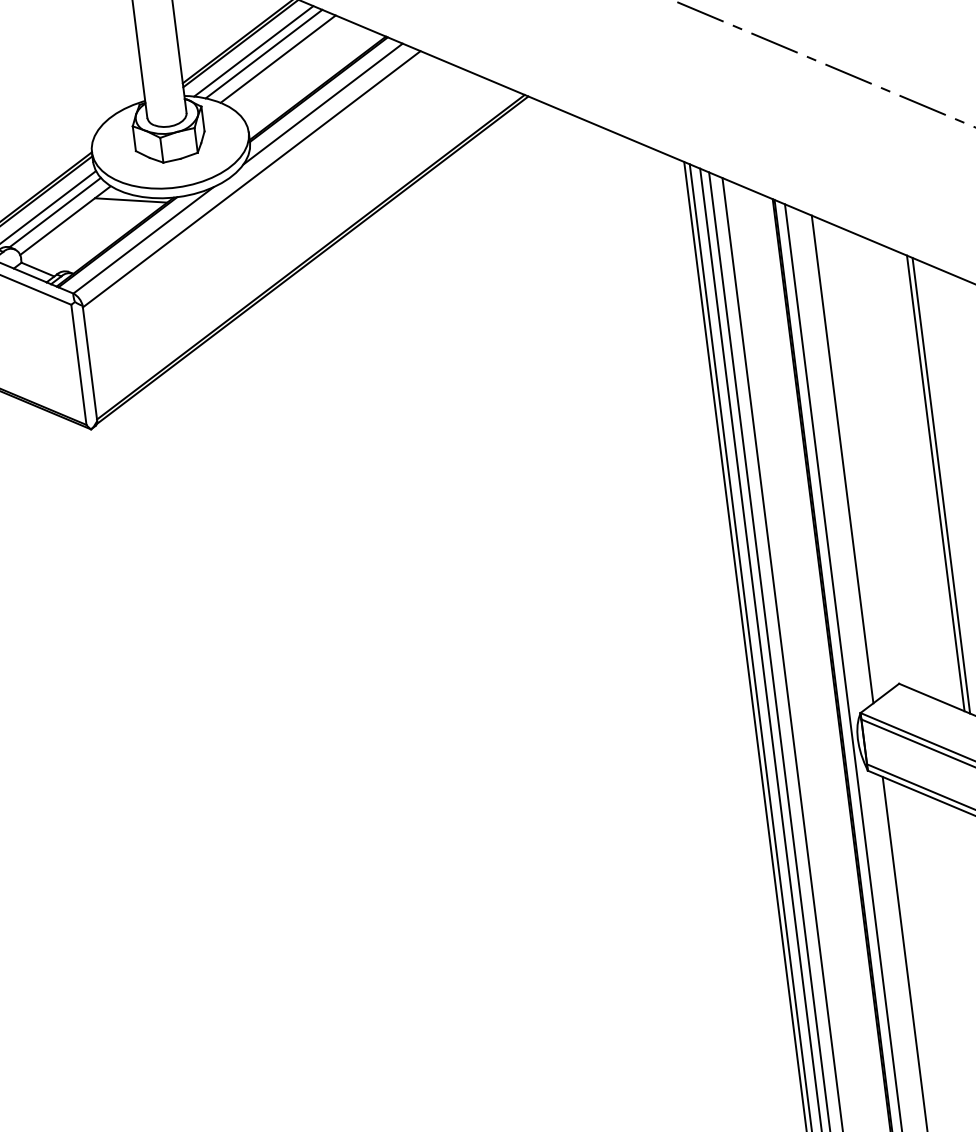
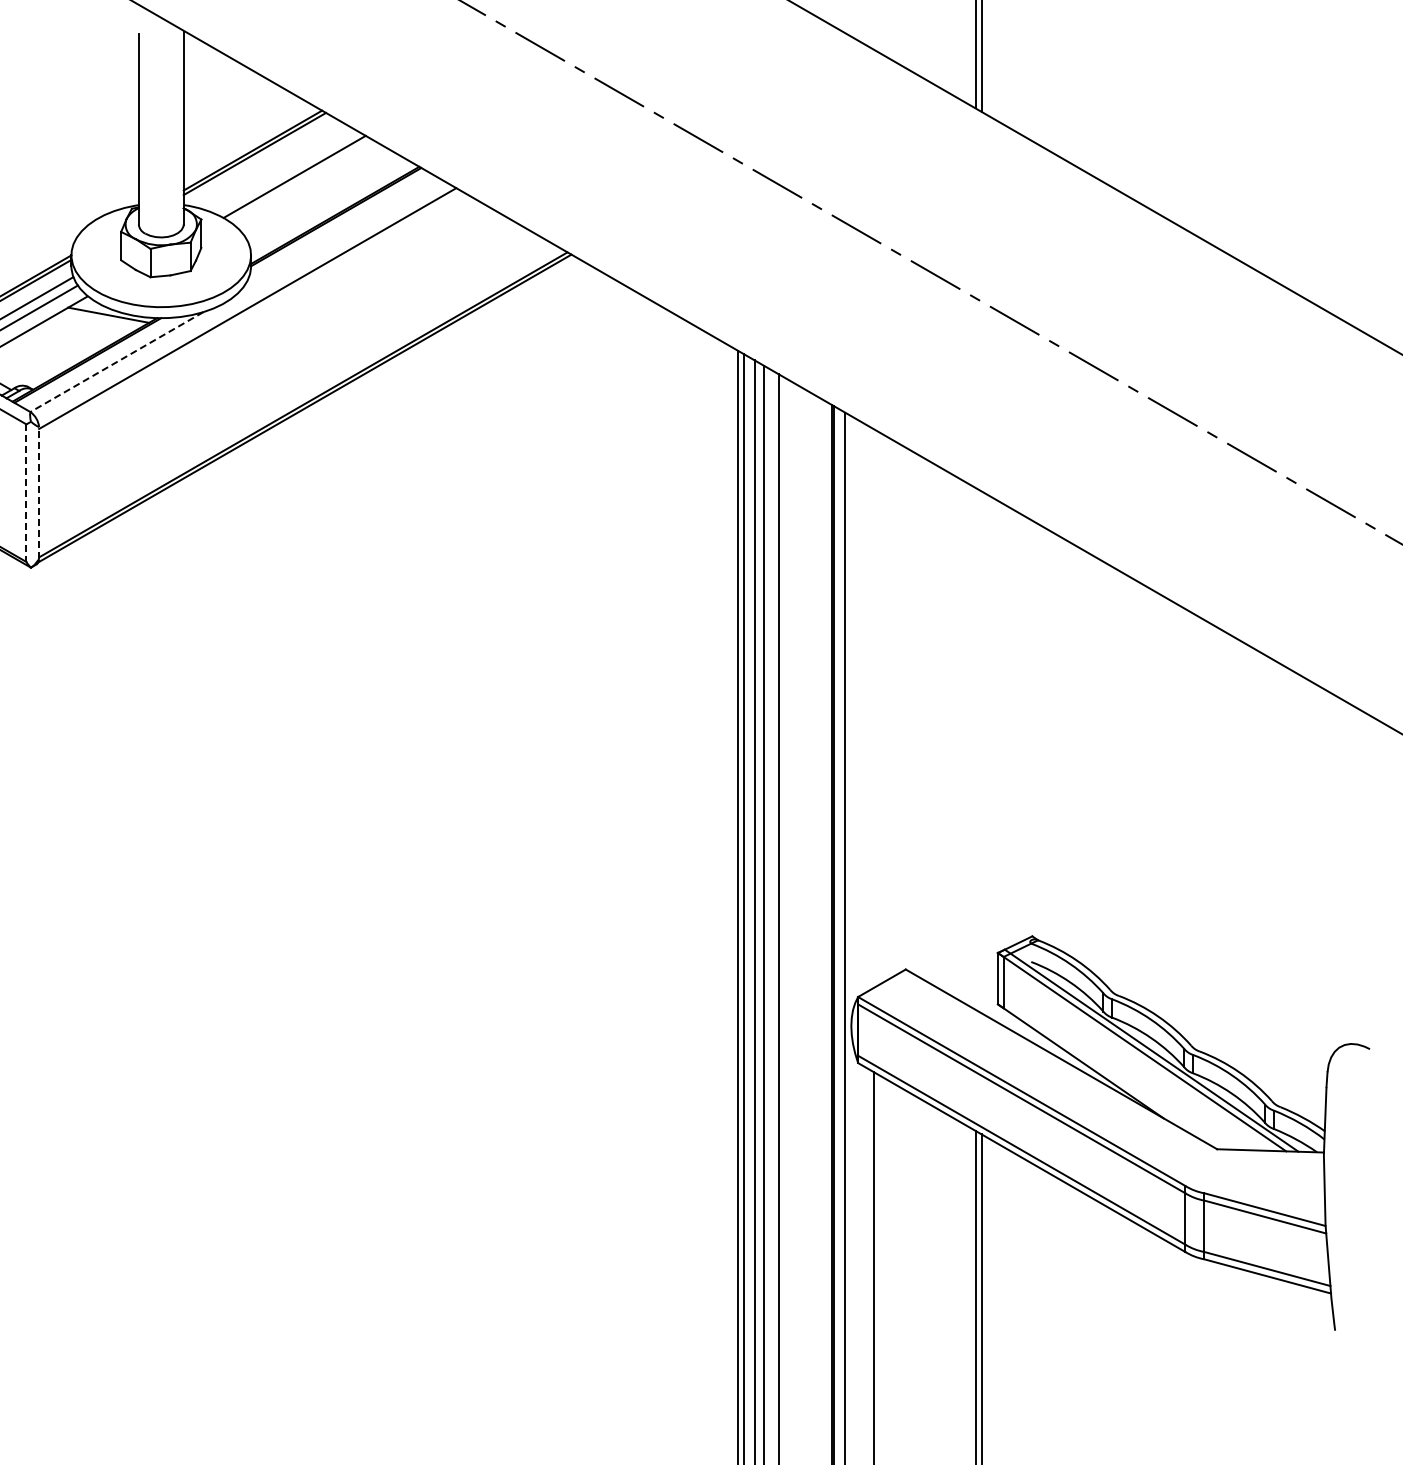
line: (253, 51) -> (267, 164), removed
line: (264, 53) -> (279, 168), removed
line: (322, 103) -> (338, 233), removed
line: (143, 240) -> (116, 362), solid -> dashed
line: (90, 362) -> (39, 492), solid -> dashed
line: (78, 365) -> (26, 493), solid -> dashed
line: (842, 459) -> (873, 708), removed
line: (935, 483) -> (975, 748), removed
line: (941, 485) -> (981, 752), removed

